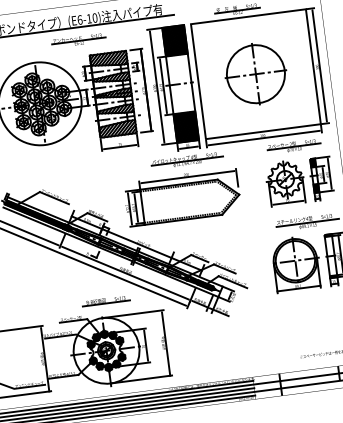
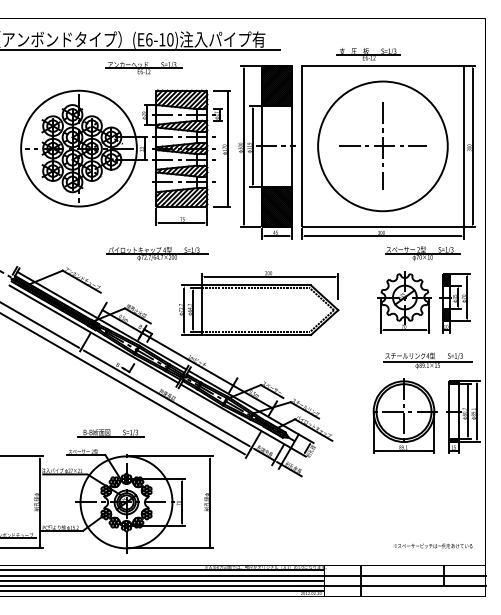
circle: (255, 73) -> (382, 145), size x1.6
part: (187, 160) -> (157, 253), moved
part: (105, 301) -> (110, 433), moved

